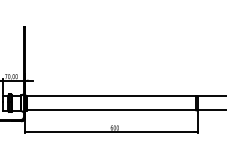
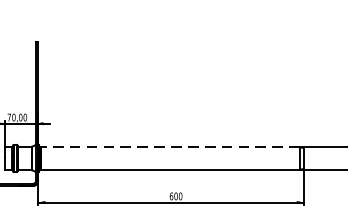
line: (110, 96) -> (169, 148), solid -> dashed

